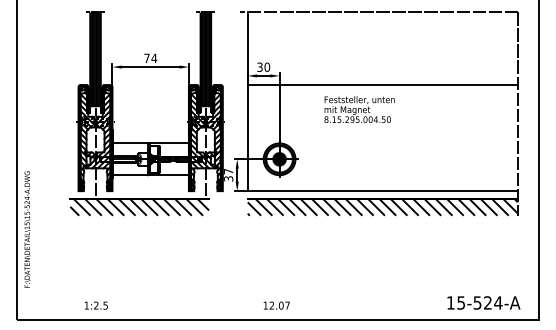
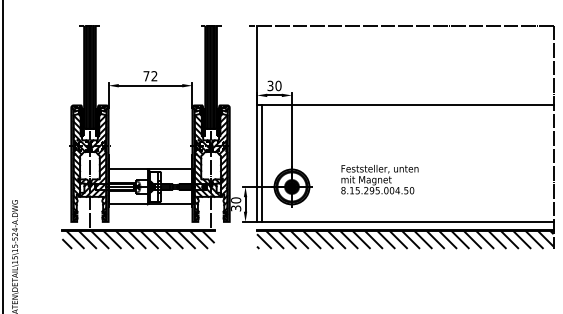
text: (154, 57) -> (154, 75), 74 -> 72
text: (359, 109) -> (379, 179), moved
line: (252, 138) -> (262, 164), added
text: (228, 171) -> (235, 200), 37 -> 30

